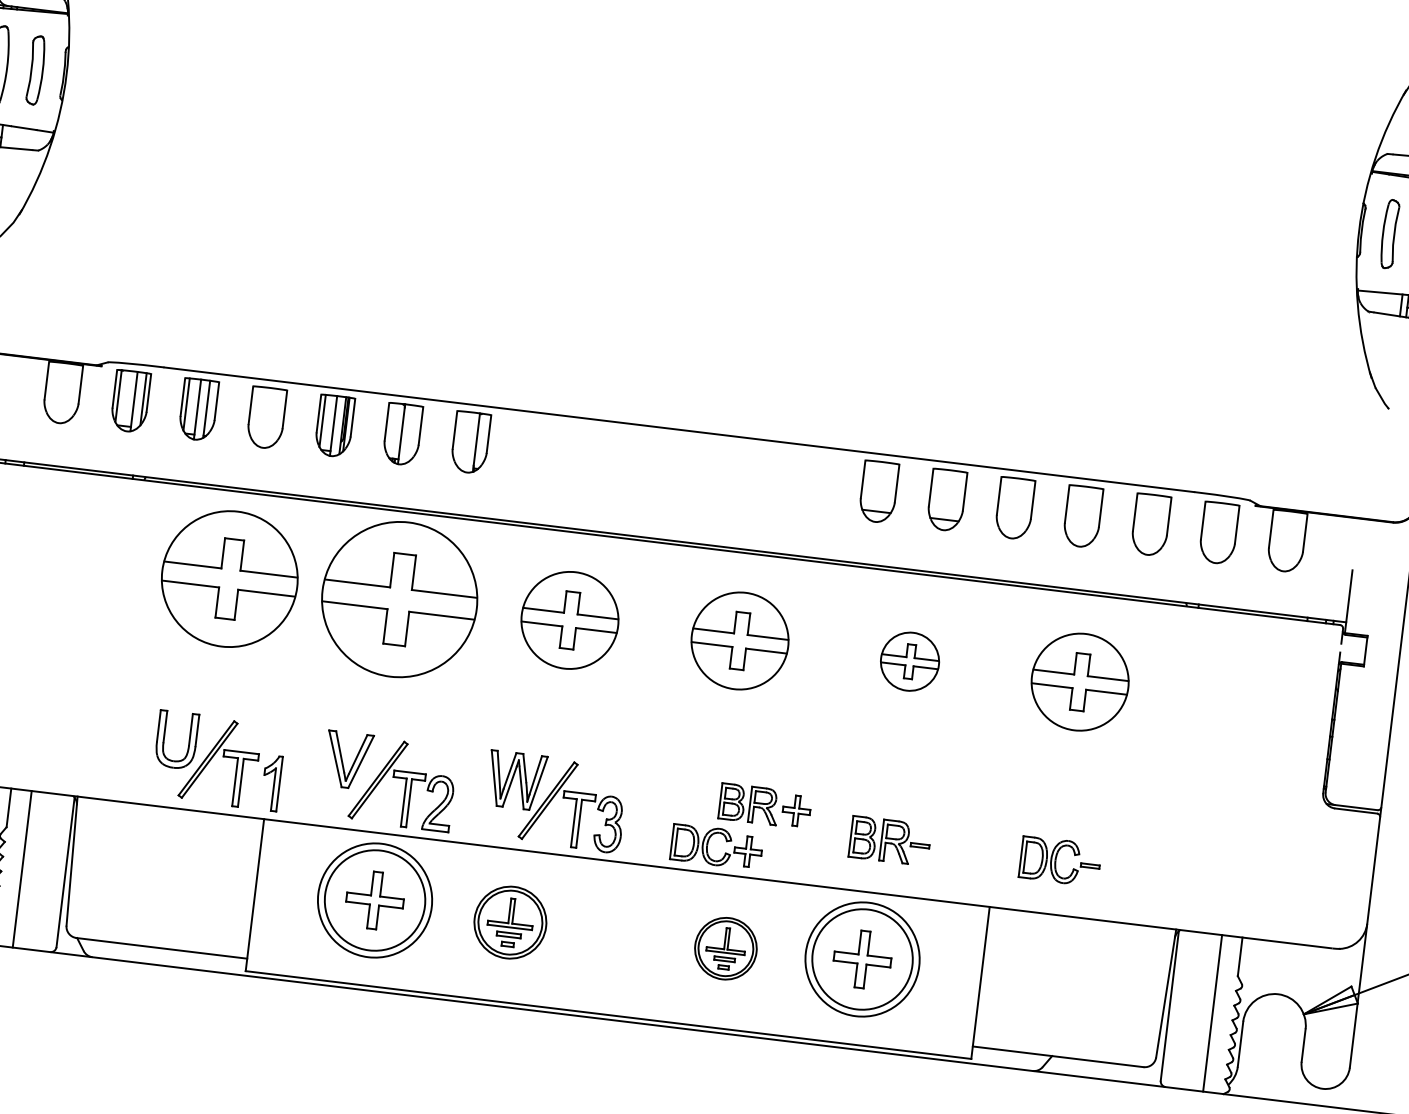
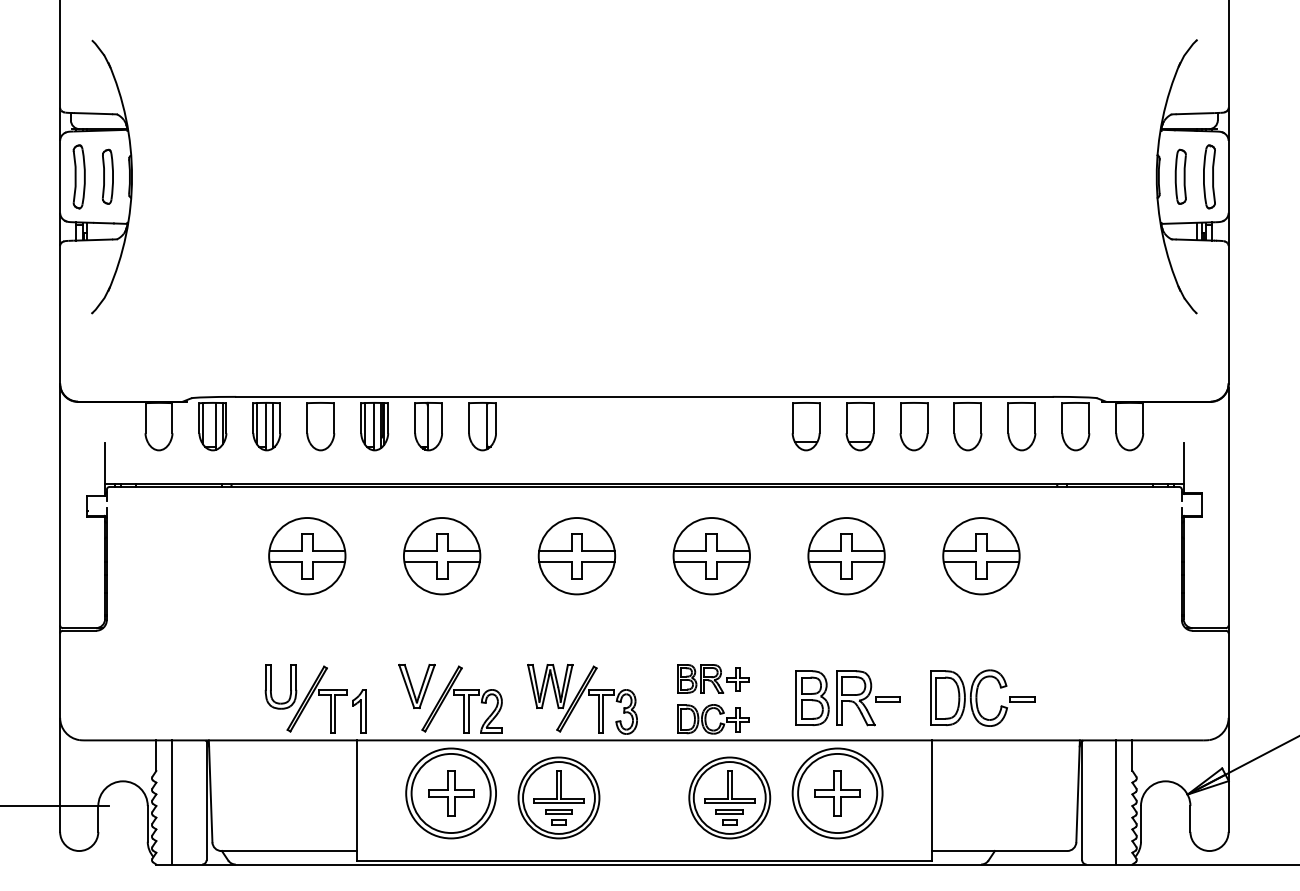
part: (230, 579) -> (307, 556), size x0.71
part: (400, 600) -> (442, 556), size x0.62
part: (909, 661) -> (846, 556), size x1.67
part: (765, 805) -> (713, 678), moved
part: (889, 841) -> (847, 698), size x1.67
part: (1059, 860) -> (982, 697), size x1.67
part: (509, 921) -> (558, 797), size x1.43
part: (725, 948) -> (729, 797), size x1.67

